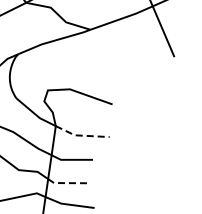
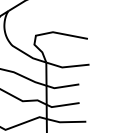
line: (80, 135) -> (66, 66), dashed -> solid
line: (67, 183) -> (62, 105), dashed -> solid

